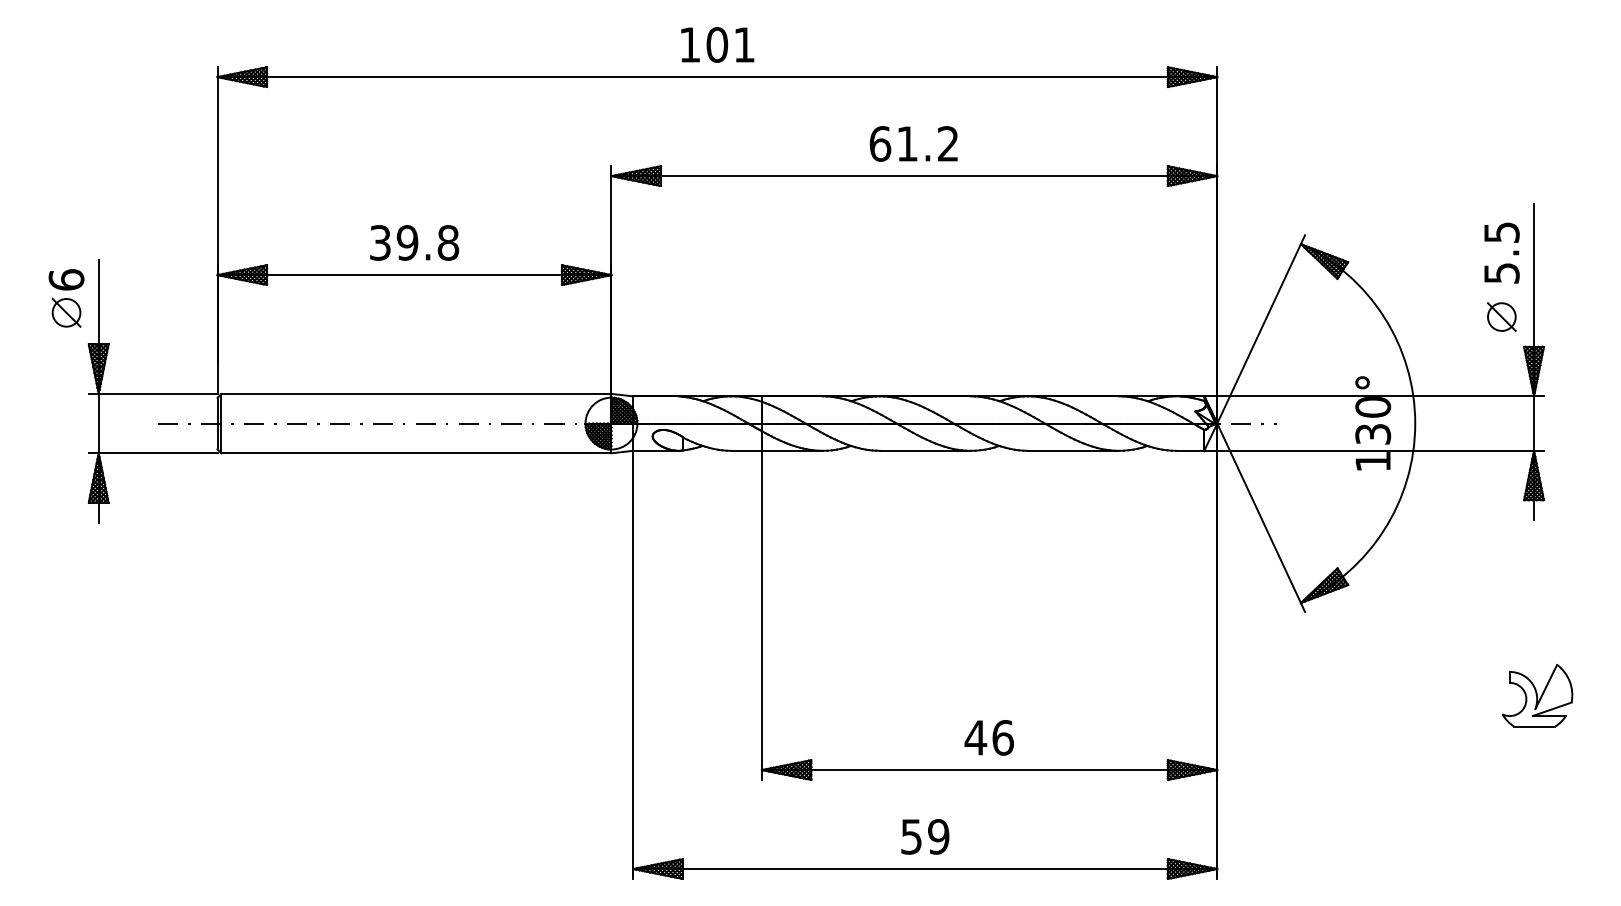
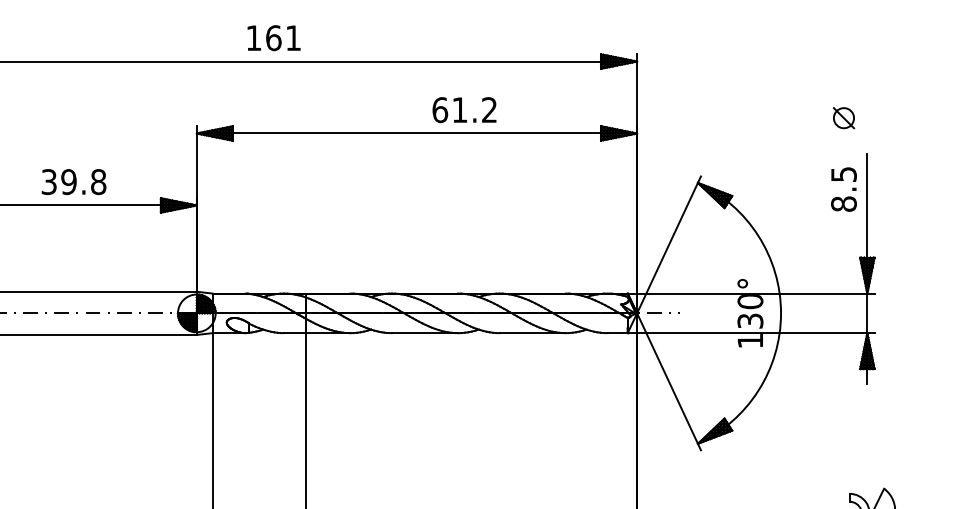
text: (717, 44) -> (273, 37), 101 -> 161
text: (913, 143) -> (464, 109), moved
text: (414, 242) -> (74, 181), moved
text: (1501, 272) -> (843, 203), 5.5 -> 8.5
part: (1501, 316) -> (843, 117), moved

